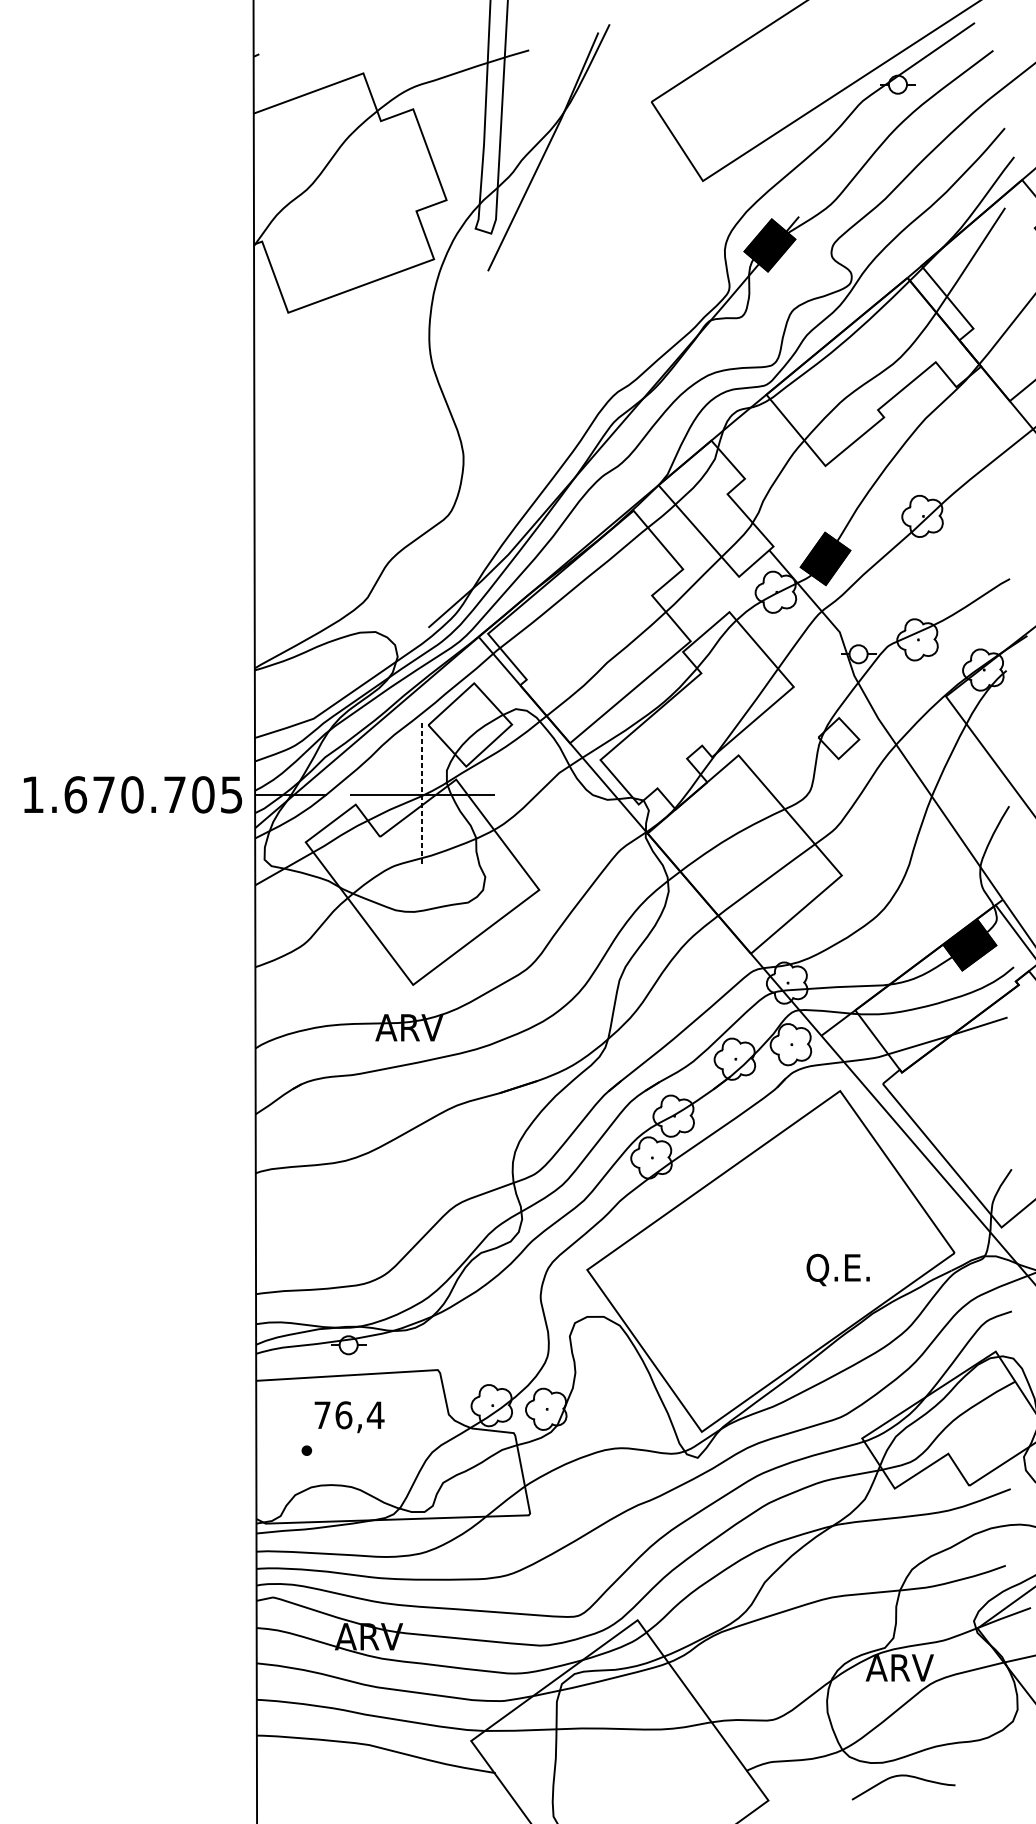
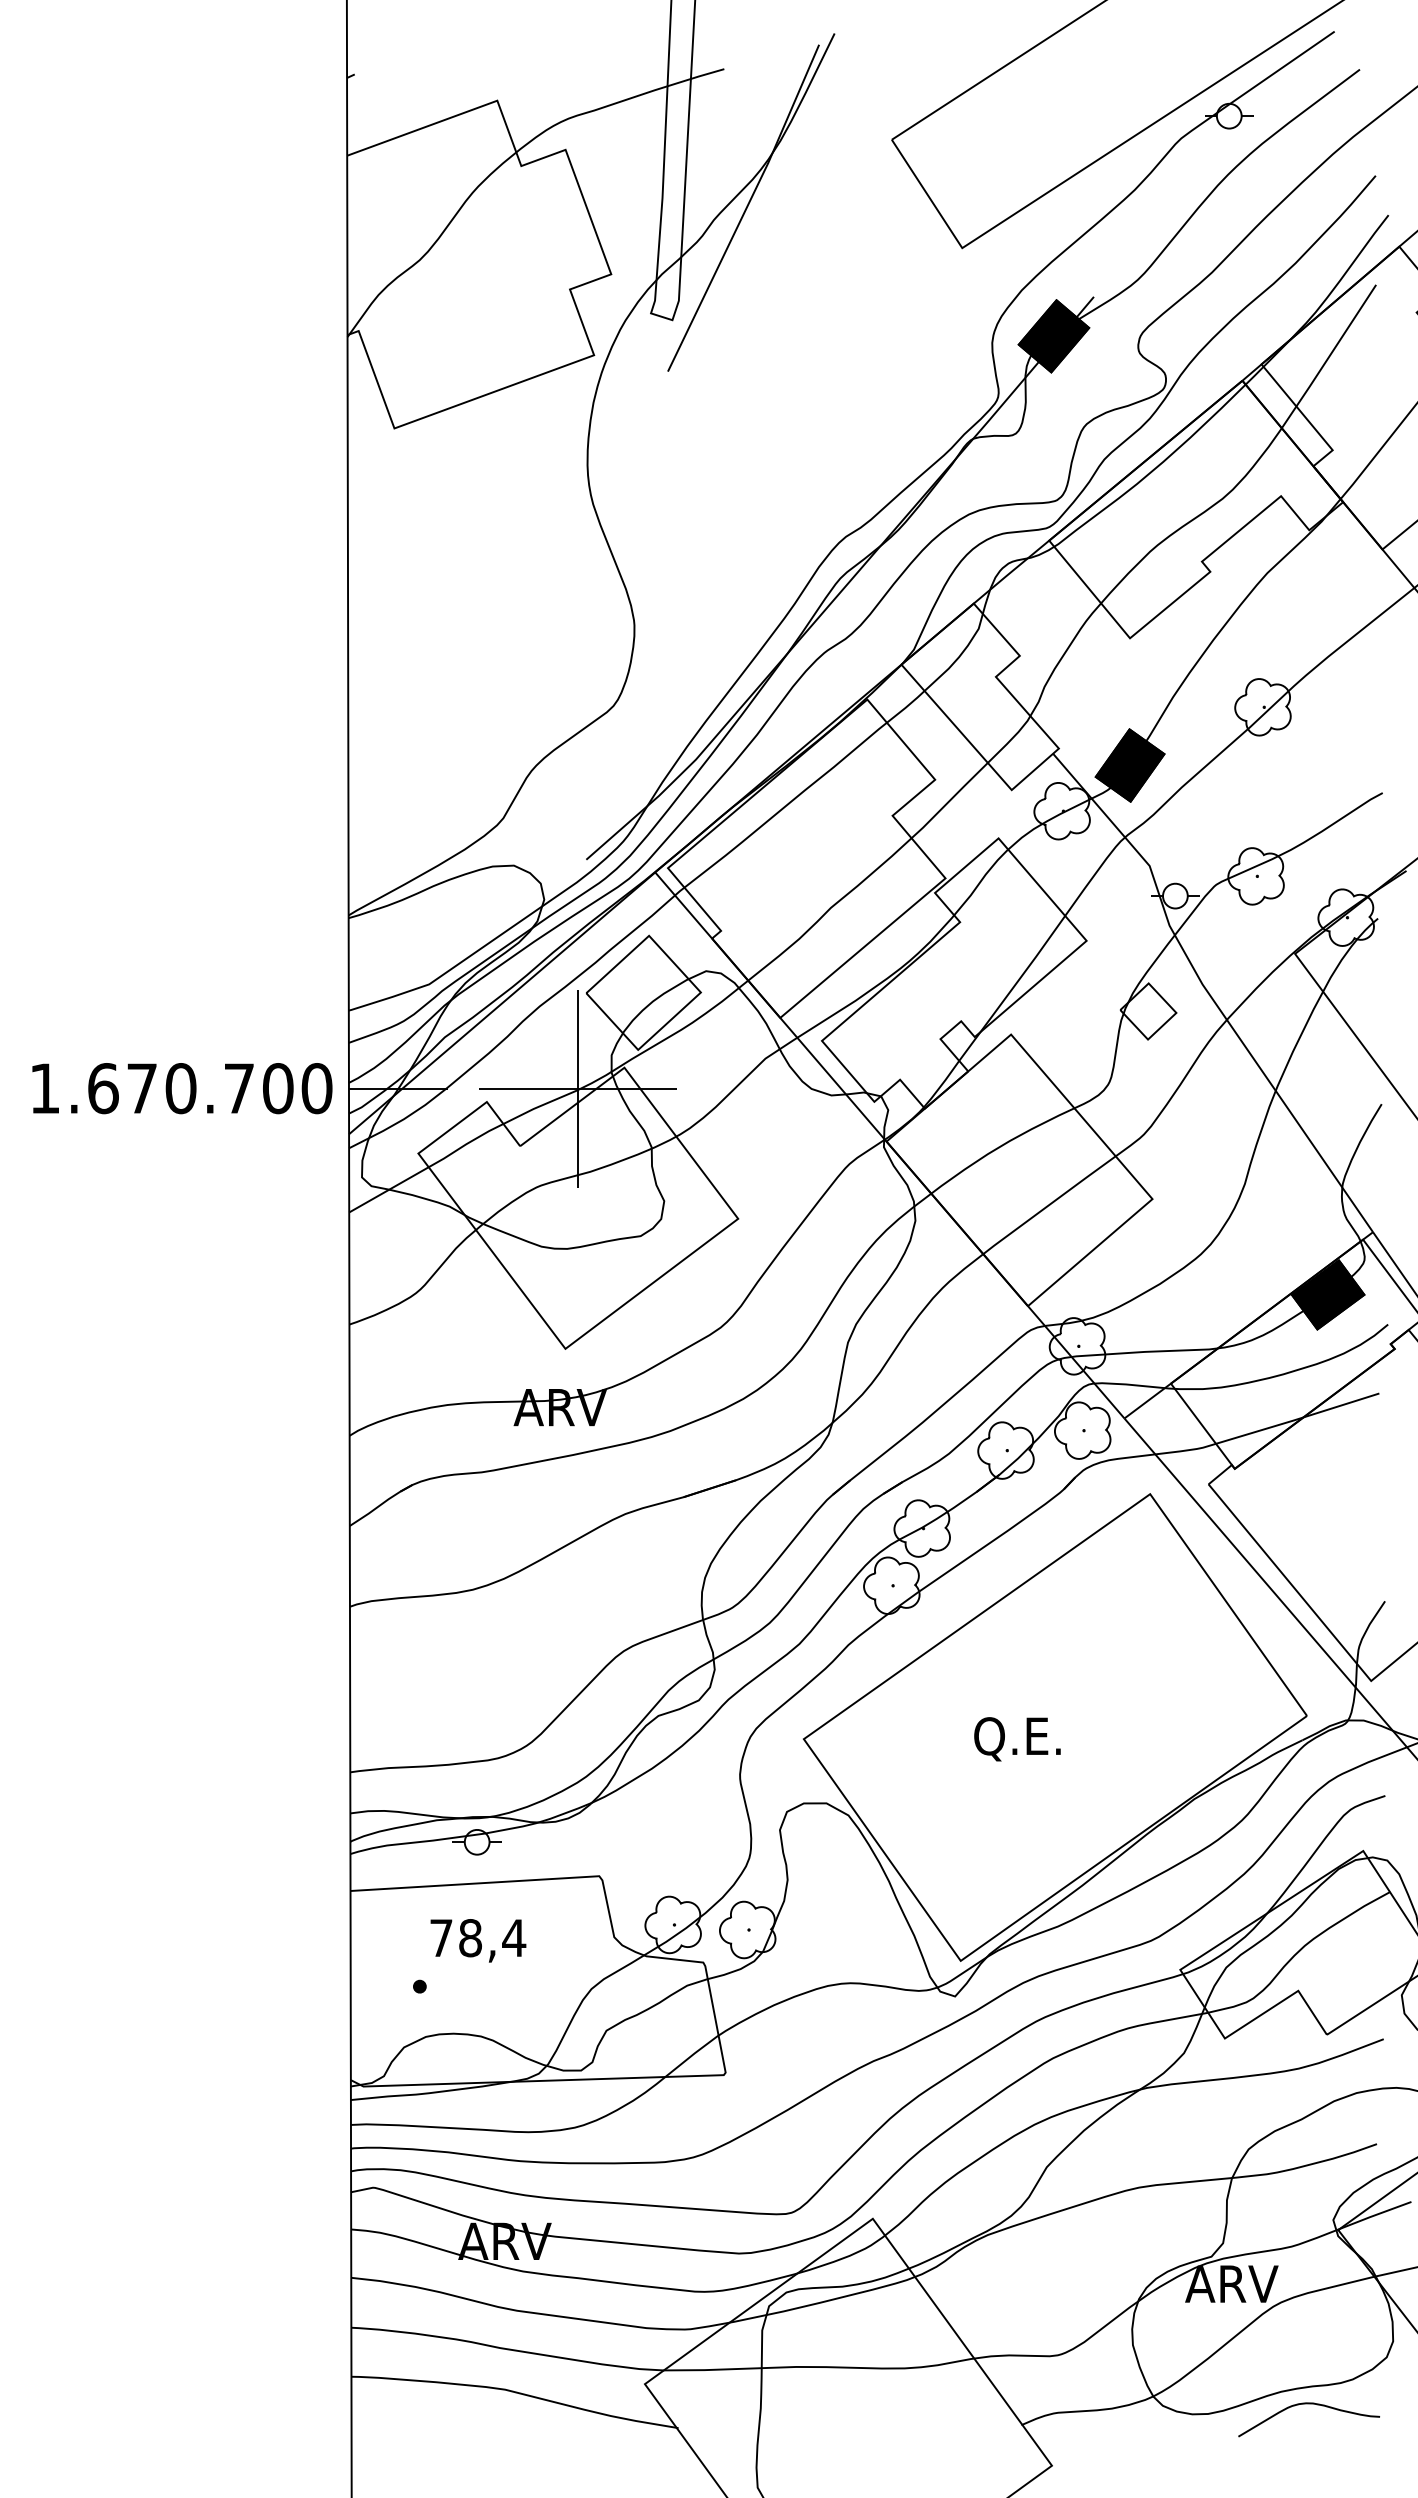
text: (231, 794) -> (316, 1088), 1.670.705 -> 1.670.700
line: (421, 795) -> (577, 1089), dashed -> solid
text: (838, 1270) -> (1017, 1739), moved
text: (343, 1415) -> (470, 1938), 76,4 -> 78,4
curve: (903, 1776) -> (1308, 2404), moved

